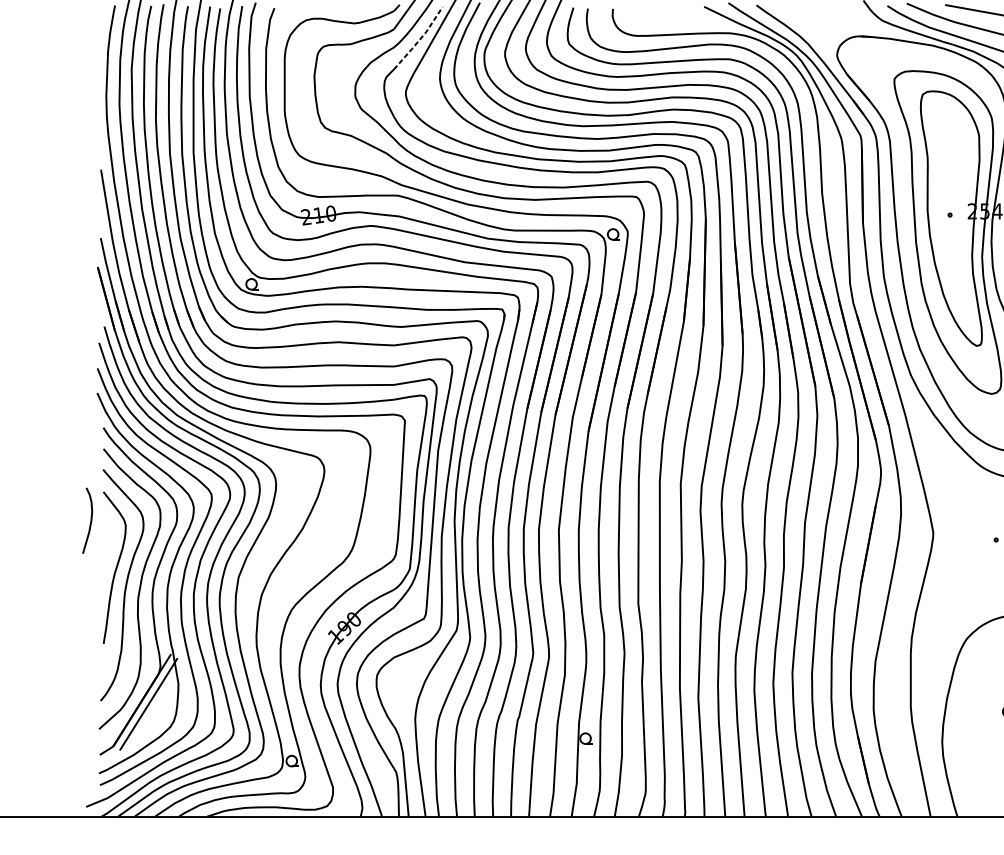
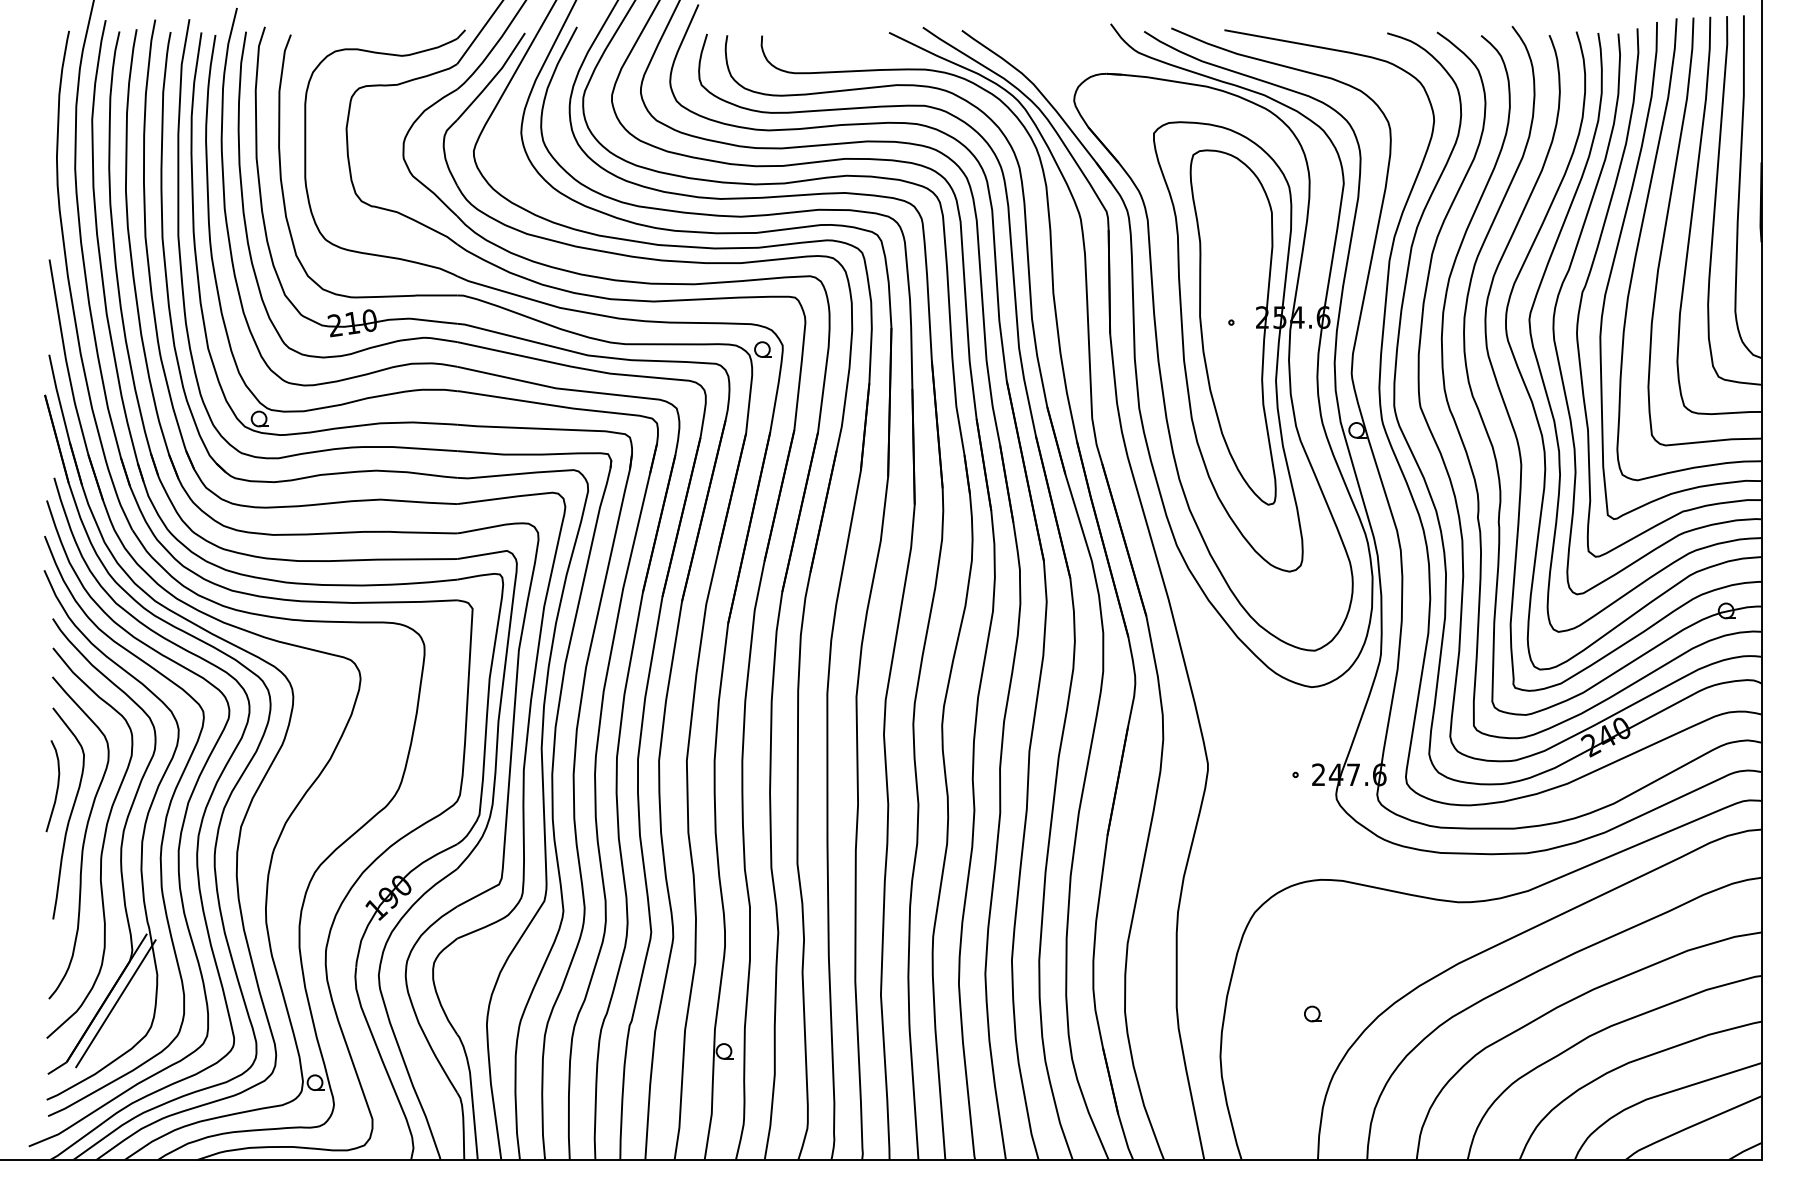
line: (419, 39) -> (493, 78), dashed -> solid
curve: (90, 522) -> (56, 788), moved

